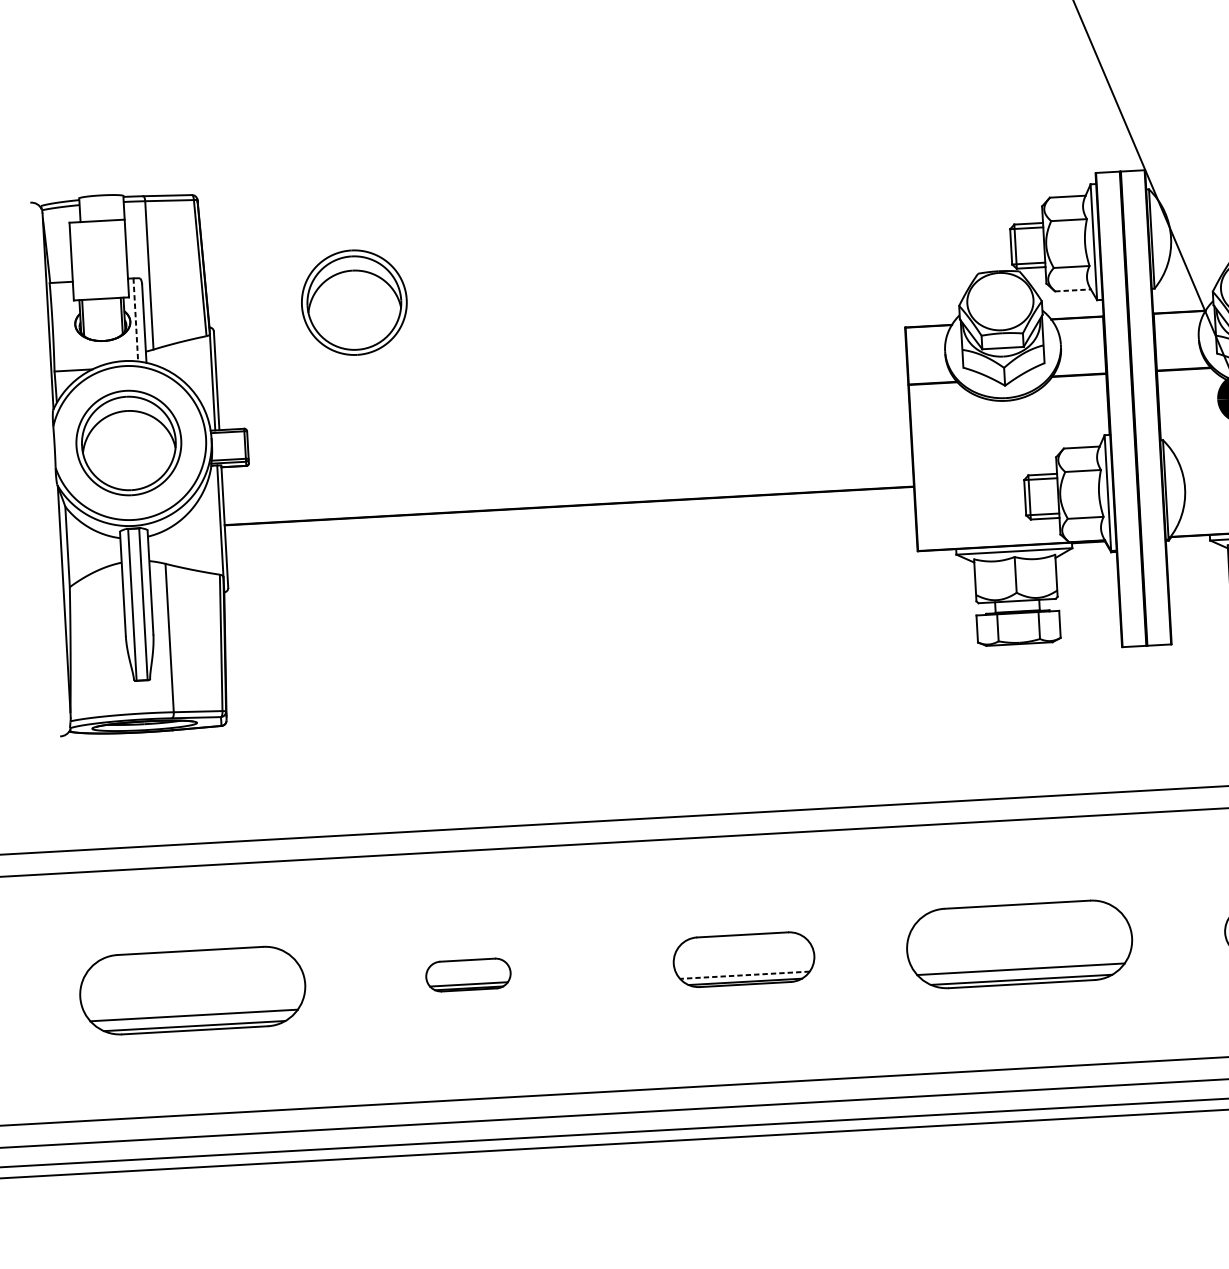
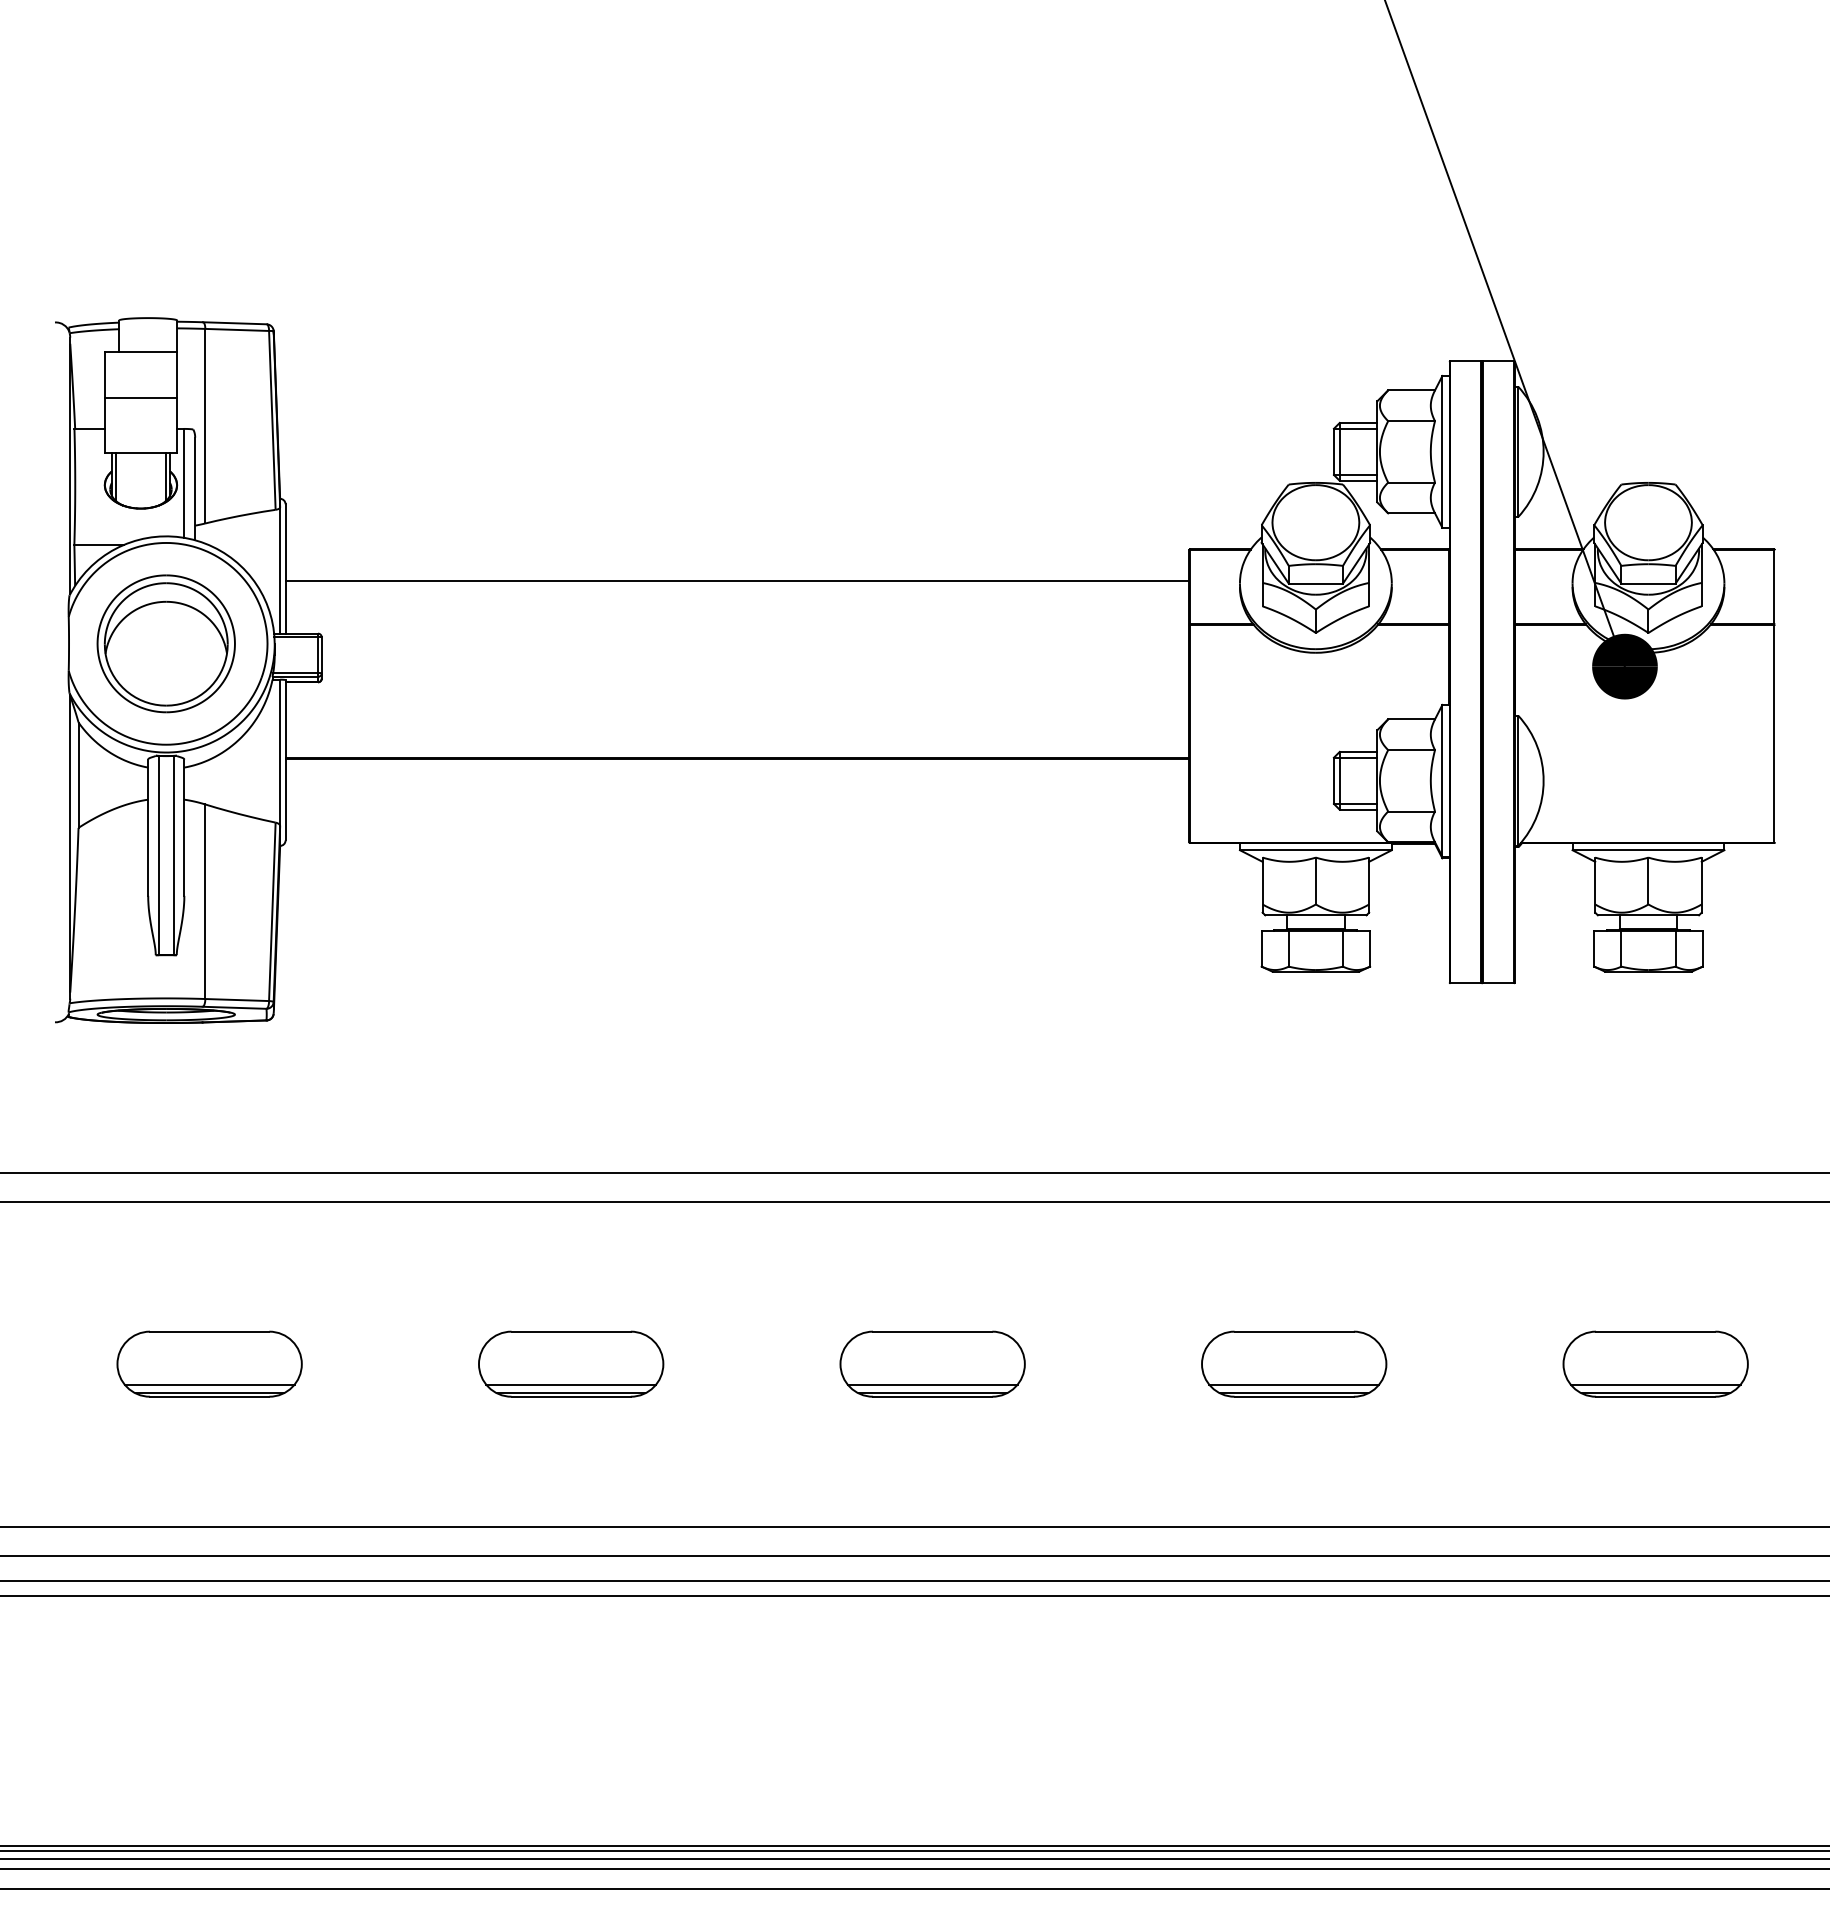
line: (98, 257) -> (140, 398), added
line: (1073, 290) -> (1412, 513), dashed -> solid
part: (353, 302) -> (470, 476), removed
line: (135, 319) -> (184, 483), dashed -> solid
line: (561, 370) -> (737, 580), added
part: (1019, 943) -> (1294, 1363), size x0.62
part: (468, 974) -> (571, 1363), size x1.67
line: (744, 975) -> (932, 1384), dashed -> solid
part: (192, 990) -> (209, 1363), size x0.62

